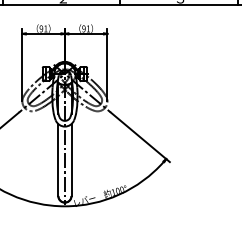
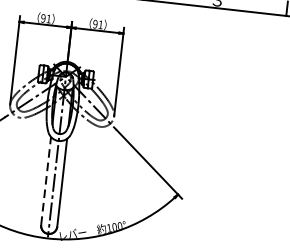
line: (58, 160) -> (46, 181), solid -> dashed

